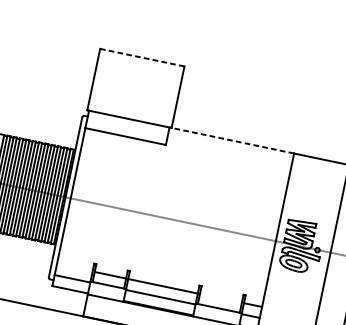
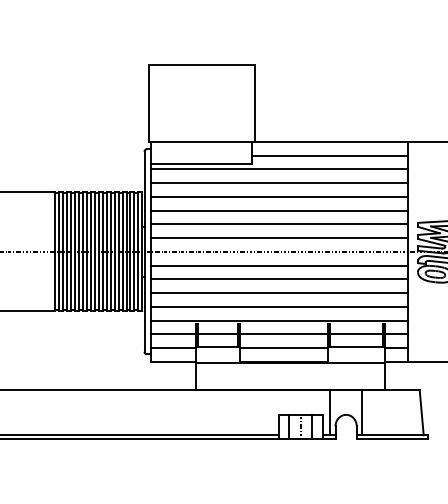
line: (142, 57) -> (201, 64), dashed -> solid
line: (233, 140) -> (331, 141), dashed -> solid
line: (229, 151) -> (329, 155), added
line: (186, 154) -> (279, 169), added
line: (184, 165) -> (279, 183), added
line: (182, 175) -> (279, 196), added
line: (180, 186) -> (279, 210), added
line: (177, 198) -> (279, 224), added
line: (175, 209) -> (279, 238), added
line: (170, 230) -> (279, 265), added
line: (168, 241) -> (279, 279), added
line: (166, 253) -> (279, 293), added
line: (164, 263) -> (279, 306), added
line: (74, 267) -> (172, 334), added
line: (161, 274) -> (279, 320), added
line: (220, 298) -> (356, 334), added

